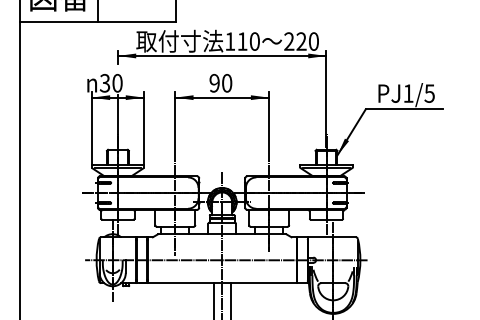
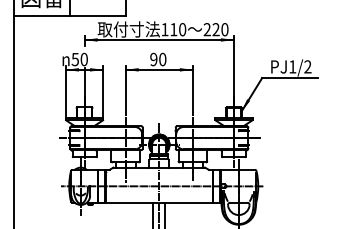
text: (105, 81) -> (75, 58), 30 -> 50
text: (429, 93) -> (307, 66), PJ1/5 -> PJ1/2

